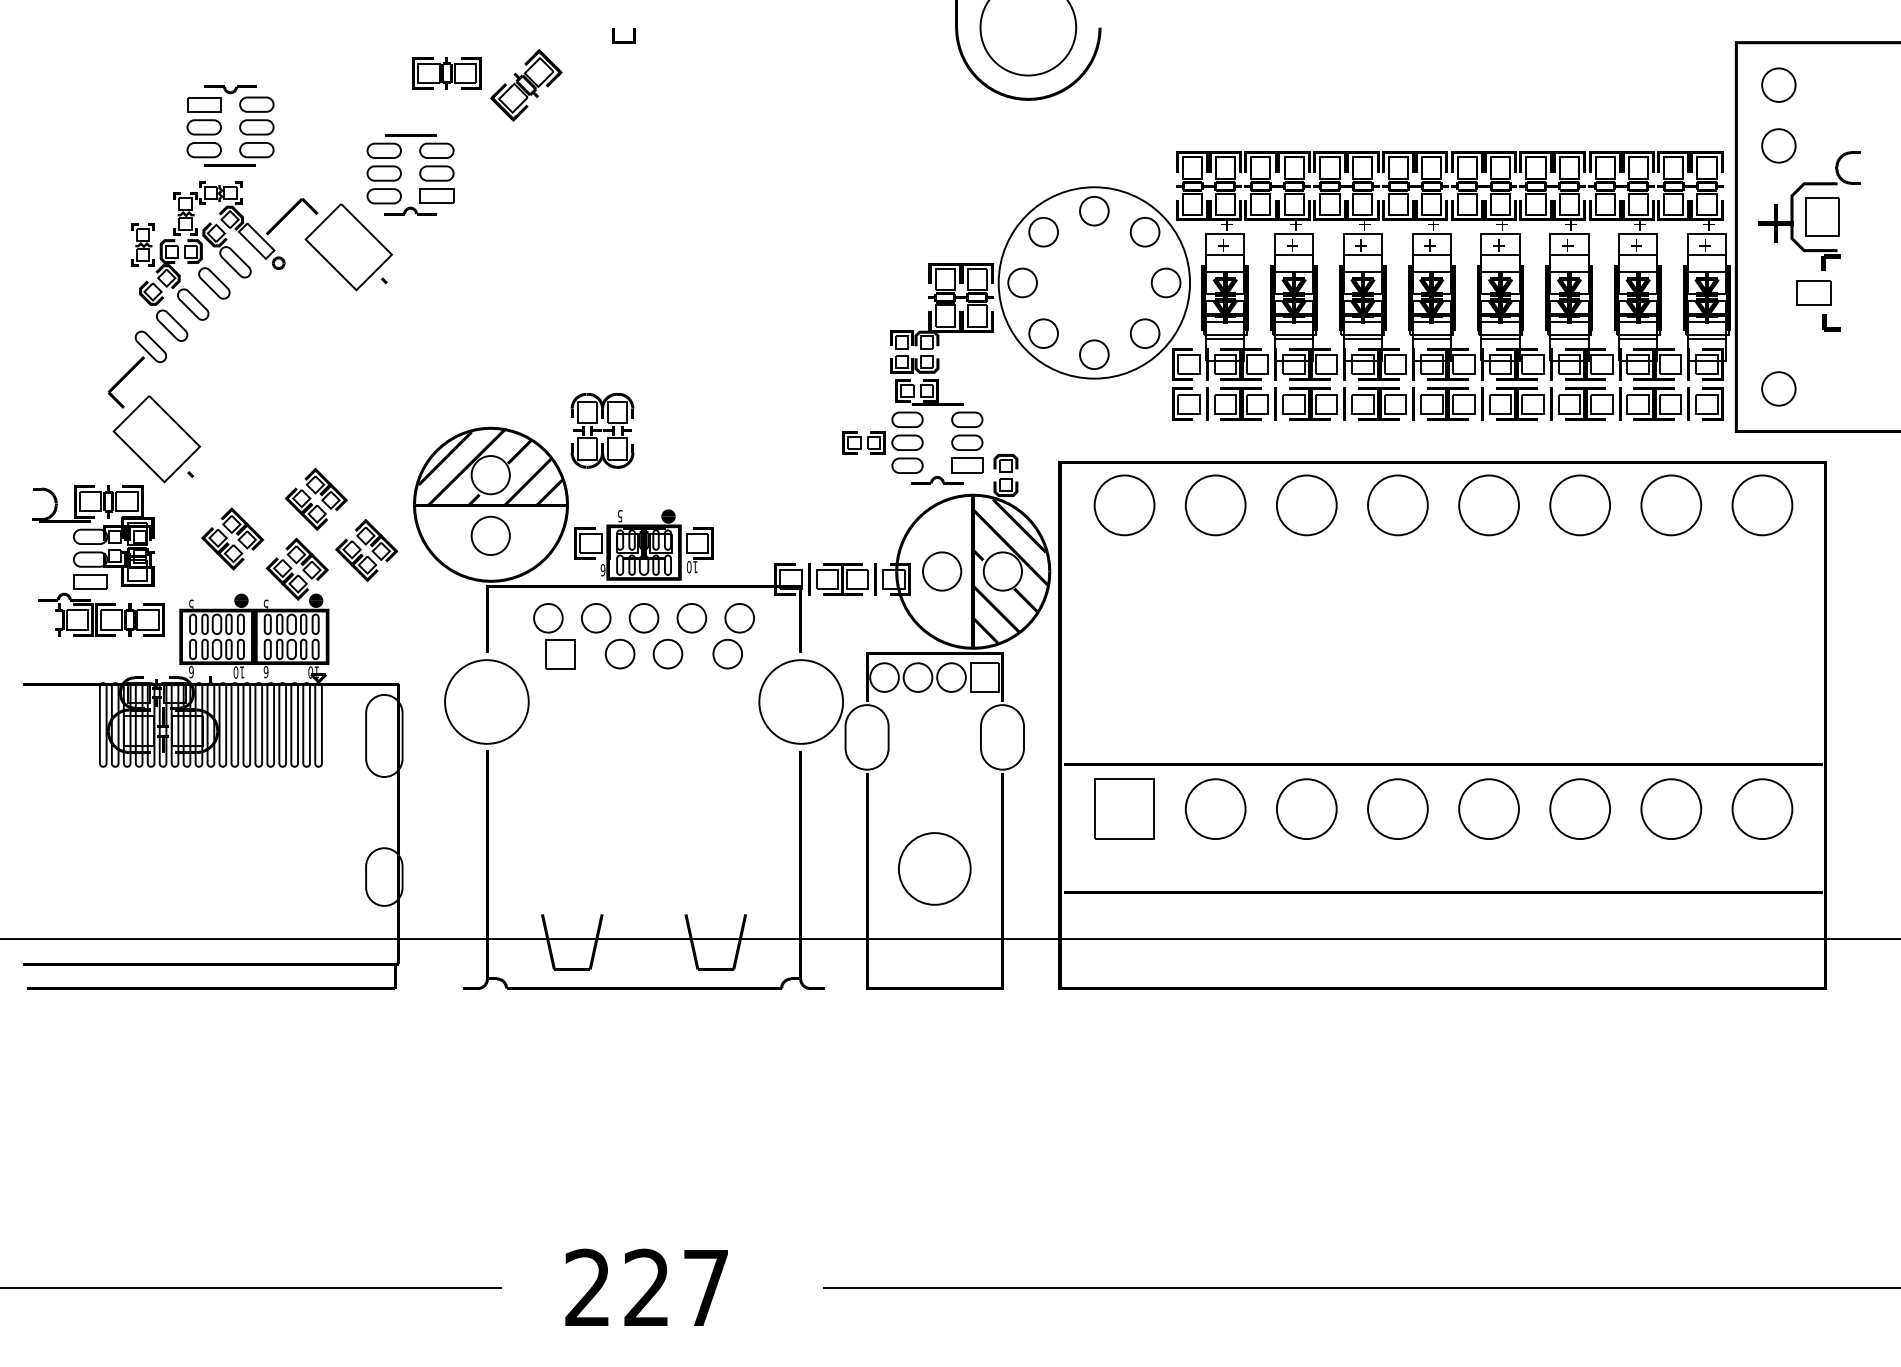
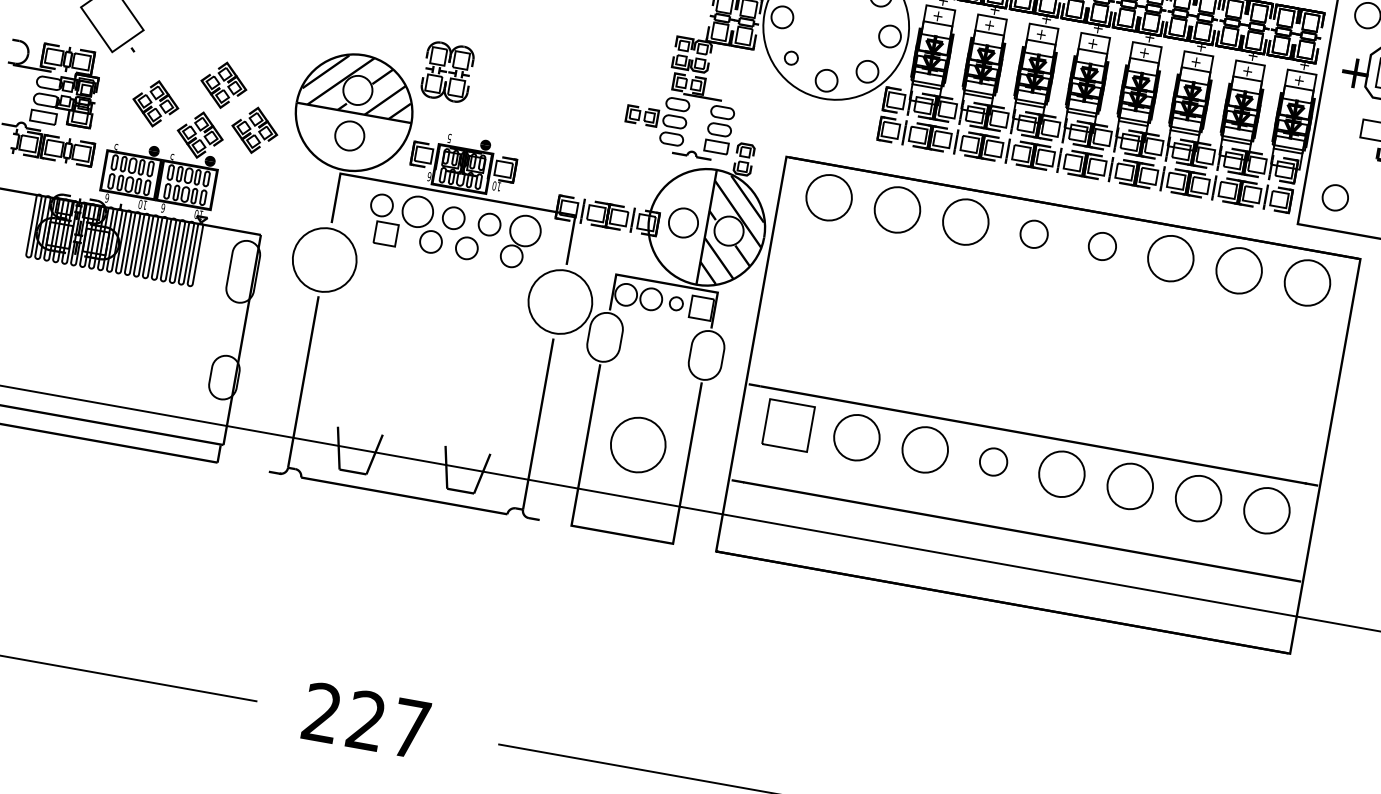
circle: (1043, 333) -> (791, 58), size x0.6
circle: (1397, 505) -> (1033, 234), size x0.6
circle: (1488, 505) -> (1102, 246), size x0.6
circle: (595, 617) -> (417, 211), size x1.4
circle: (739, 617) -> (525, 230), size x1.4
circle: (951, 677) -> (676, 303), size x0.6
circle: (1397, 808) -> (993, 461), size x0.6

